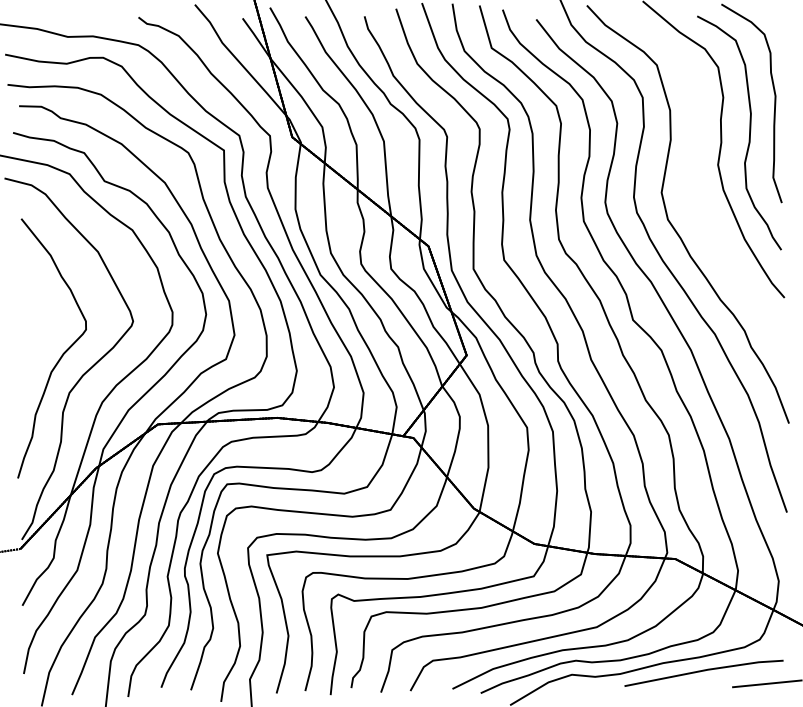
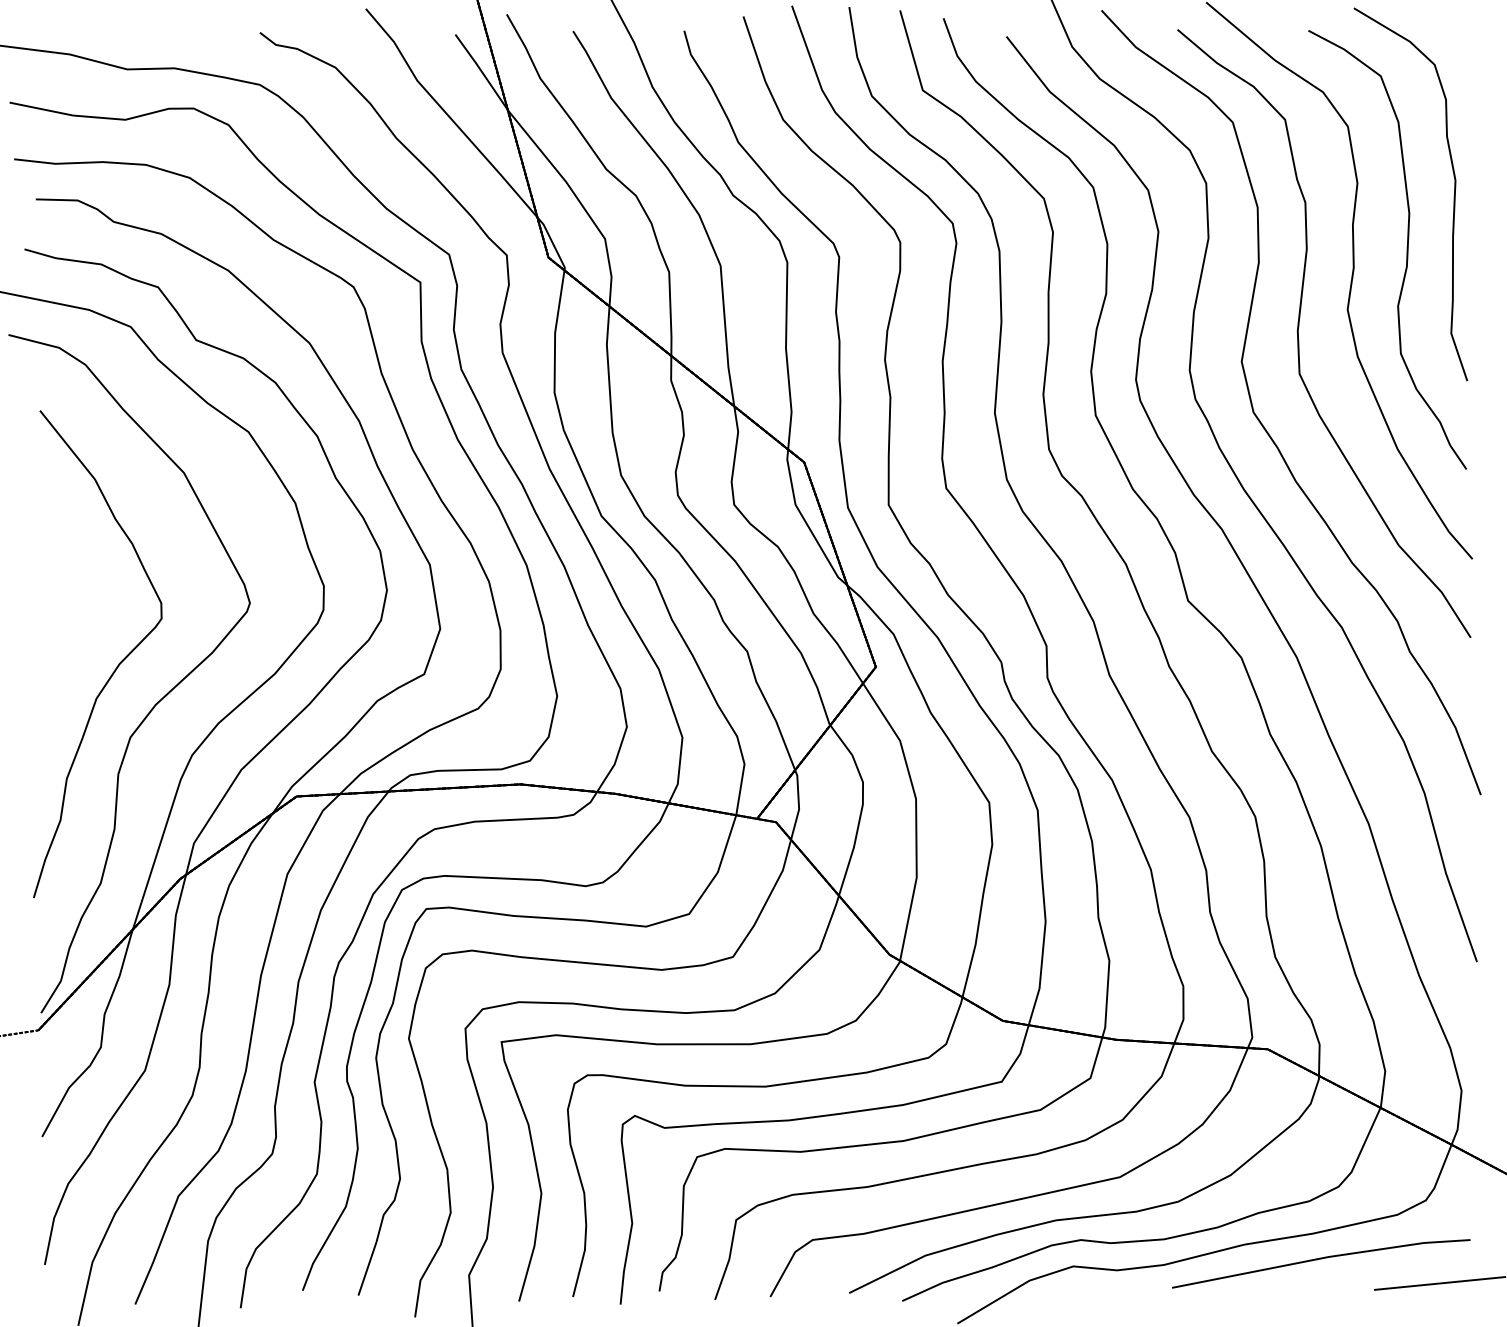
part: (692, 177) -> (1299, 333), added

